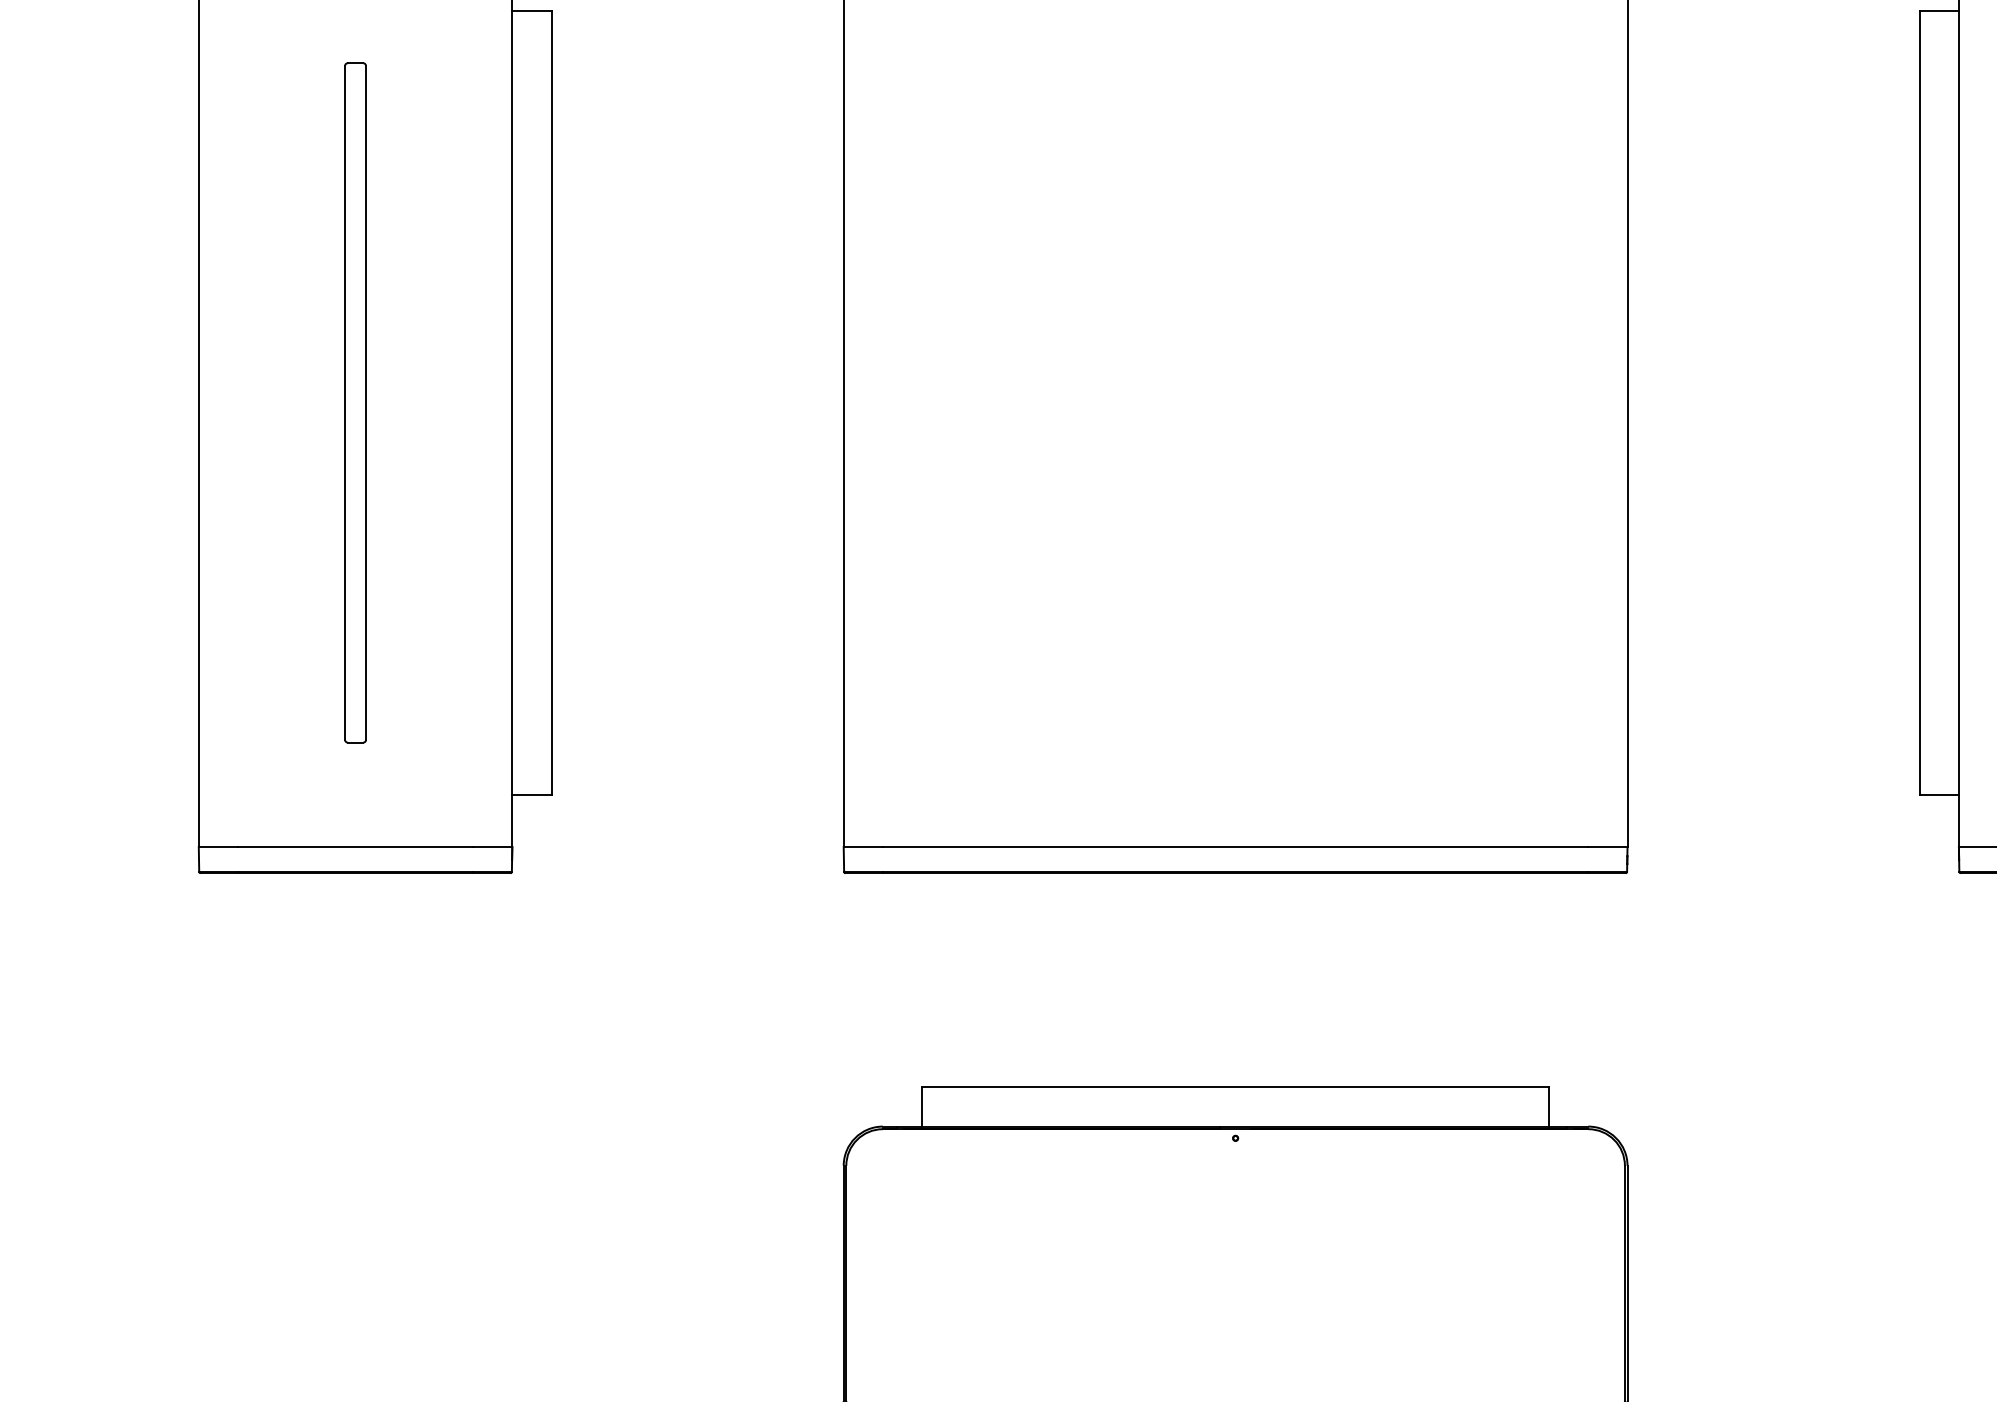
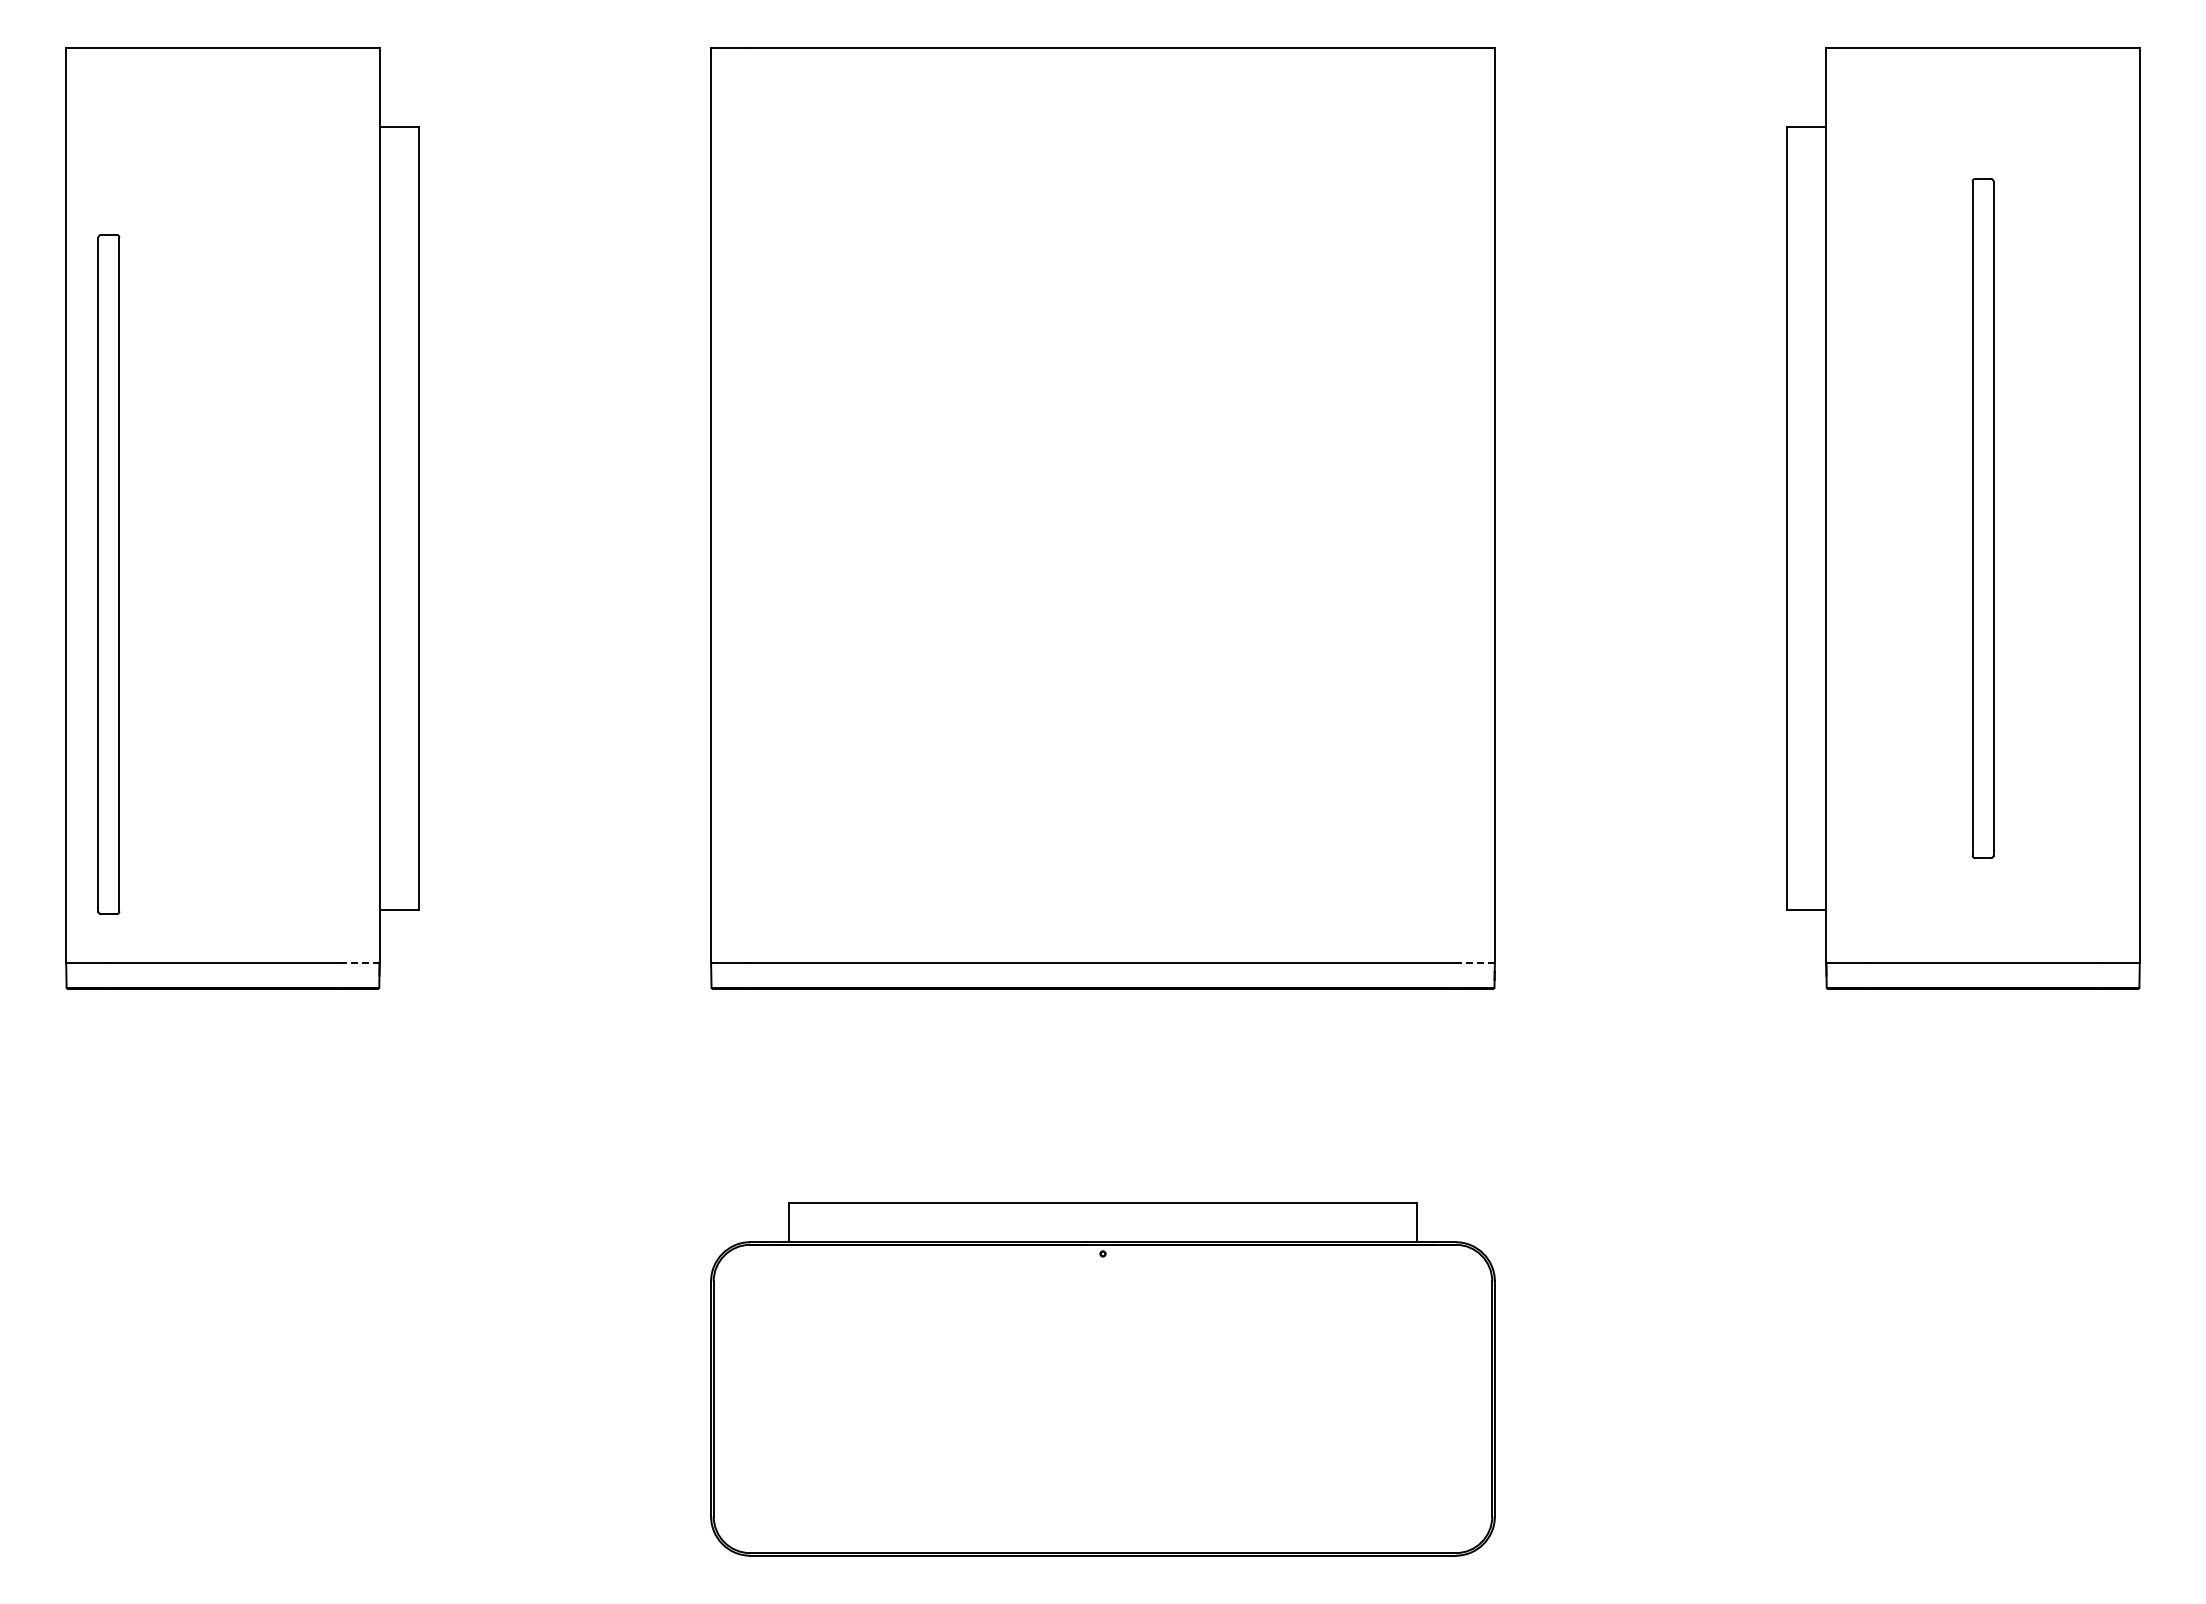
part: (355, 402) -> (108, 574), moved
line: (493, 846) -> (360, 962), solid -> dashed
line: (1608, 846) -> (1475, 962), solid -> dashed

